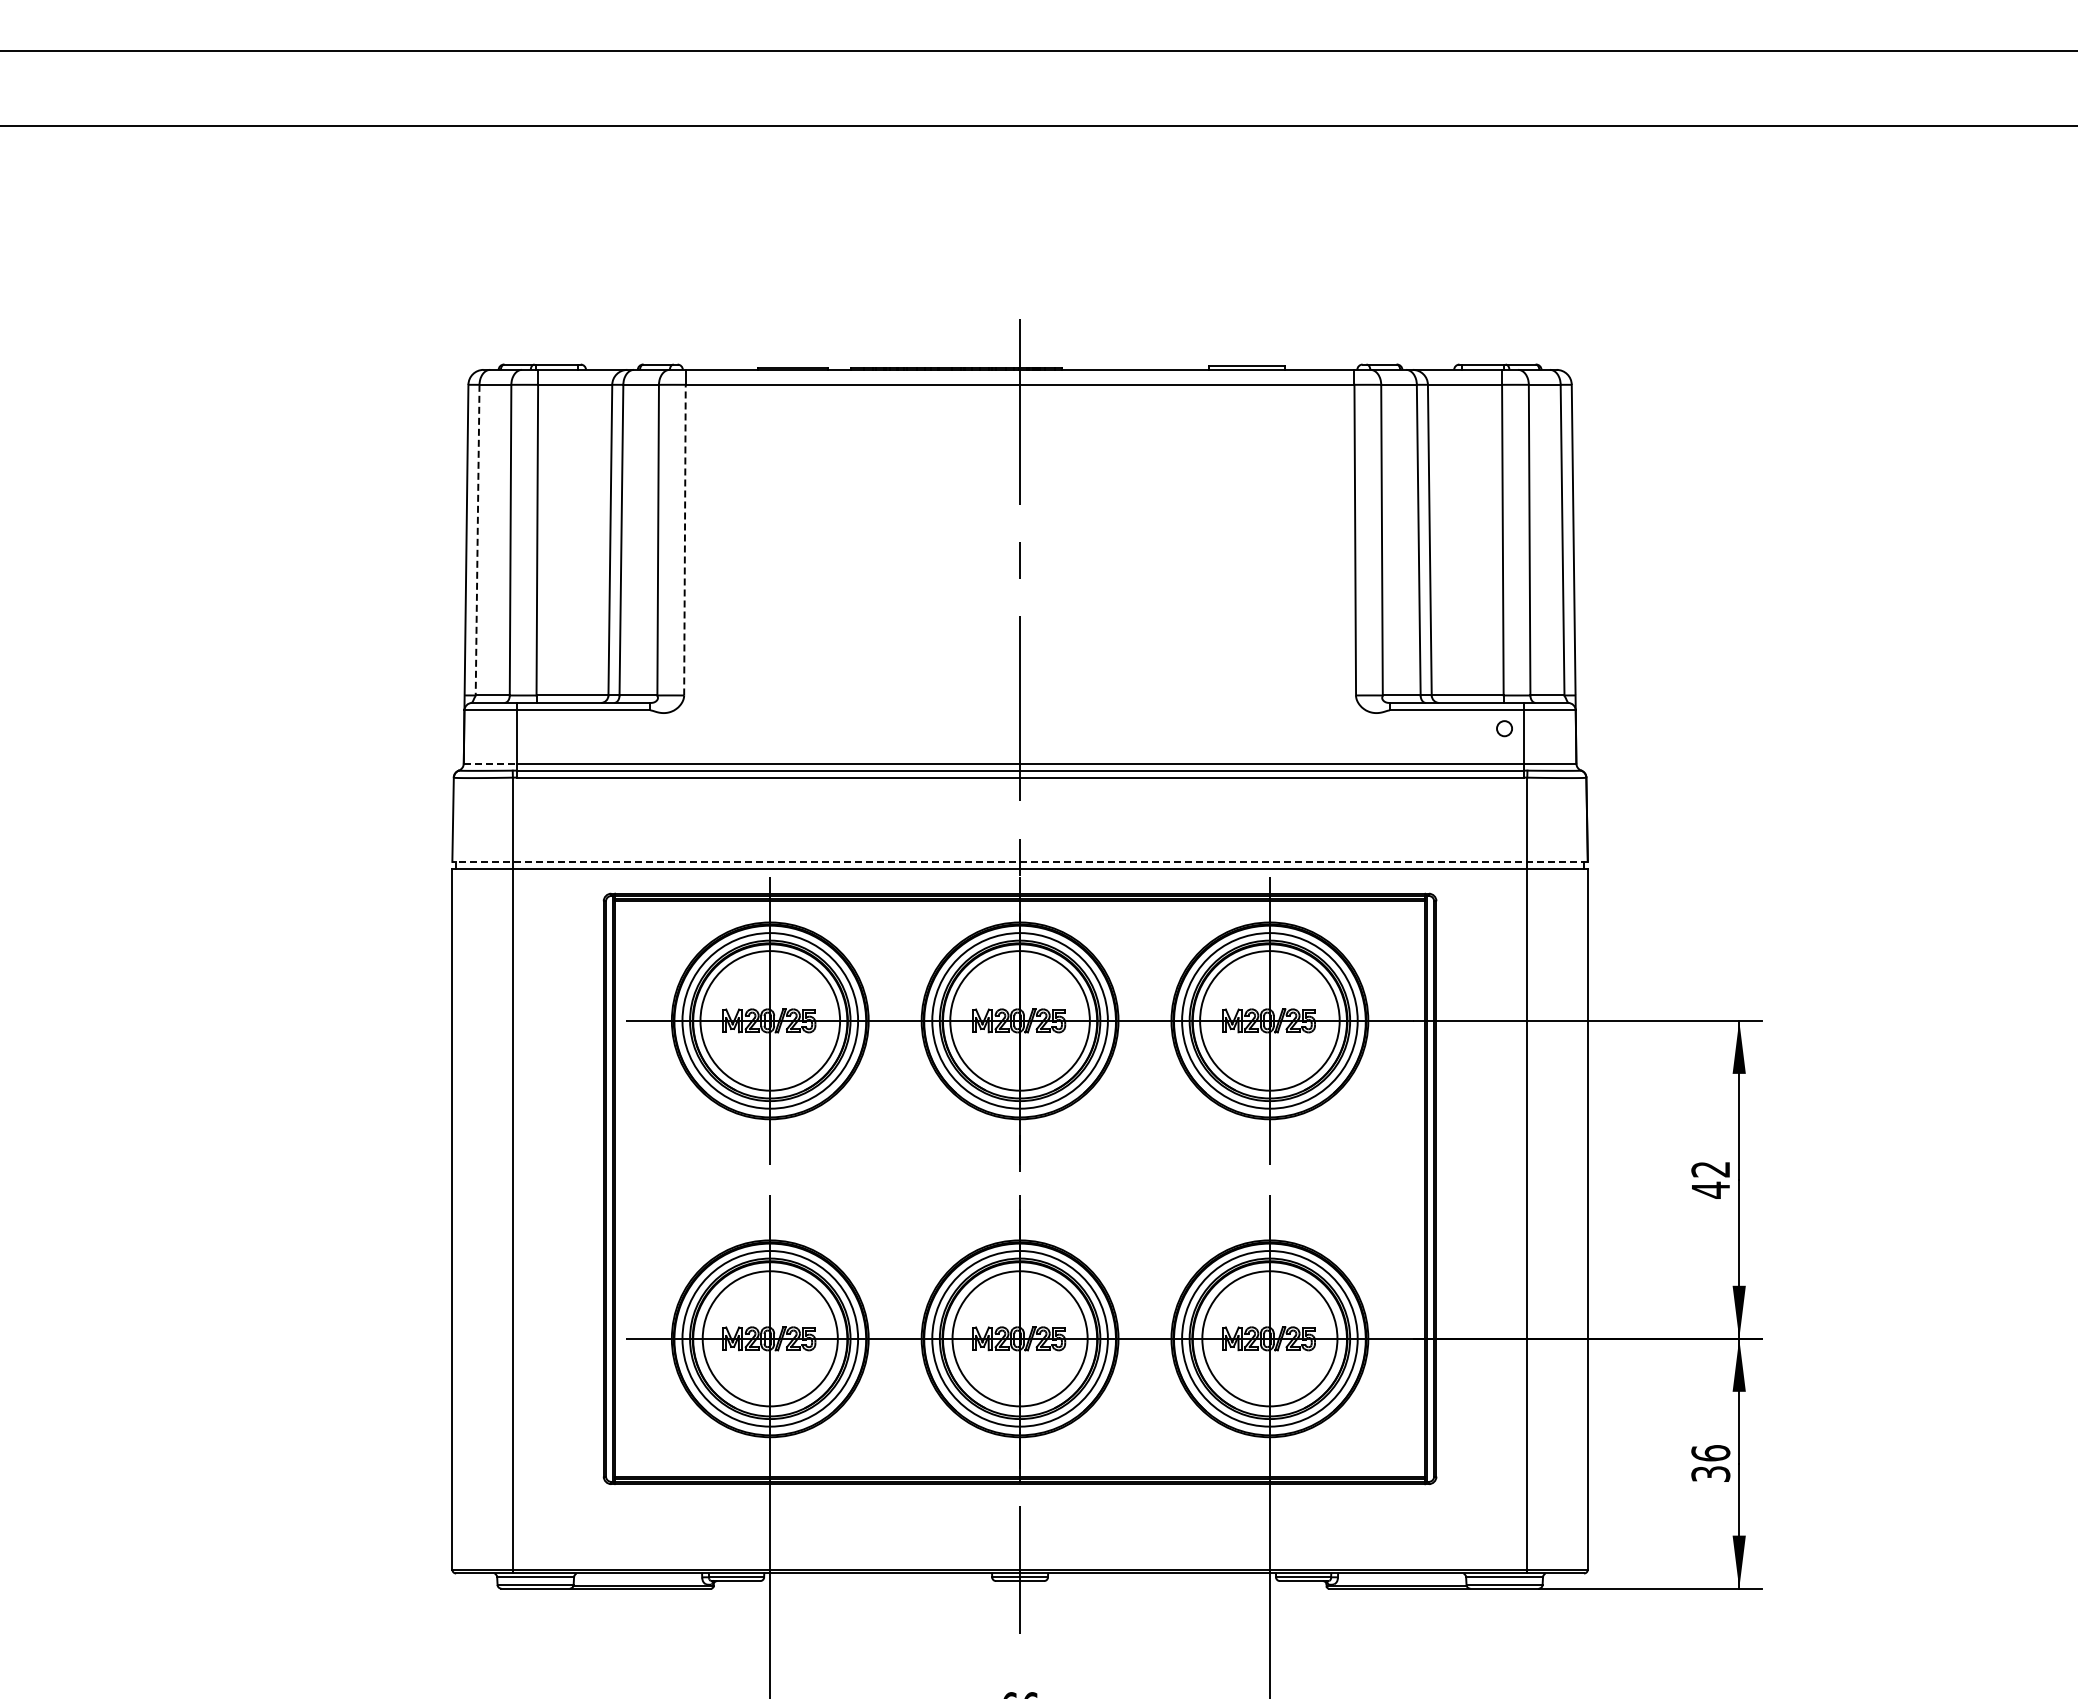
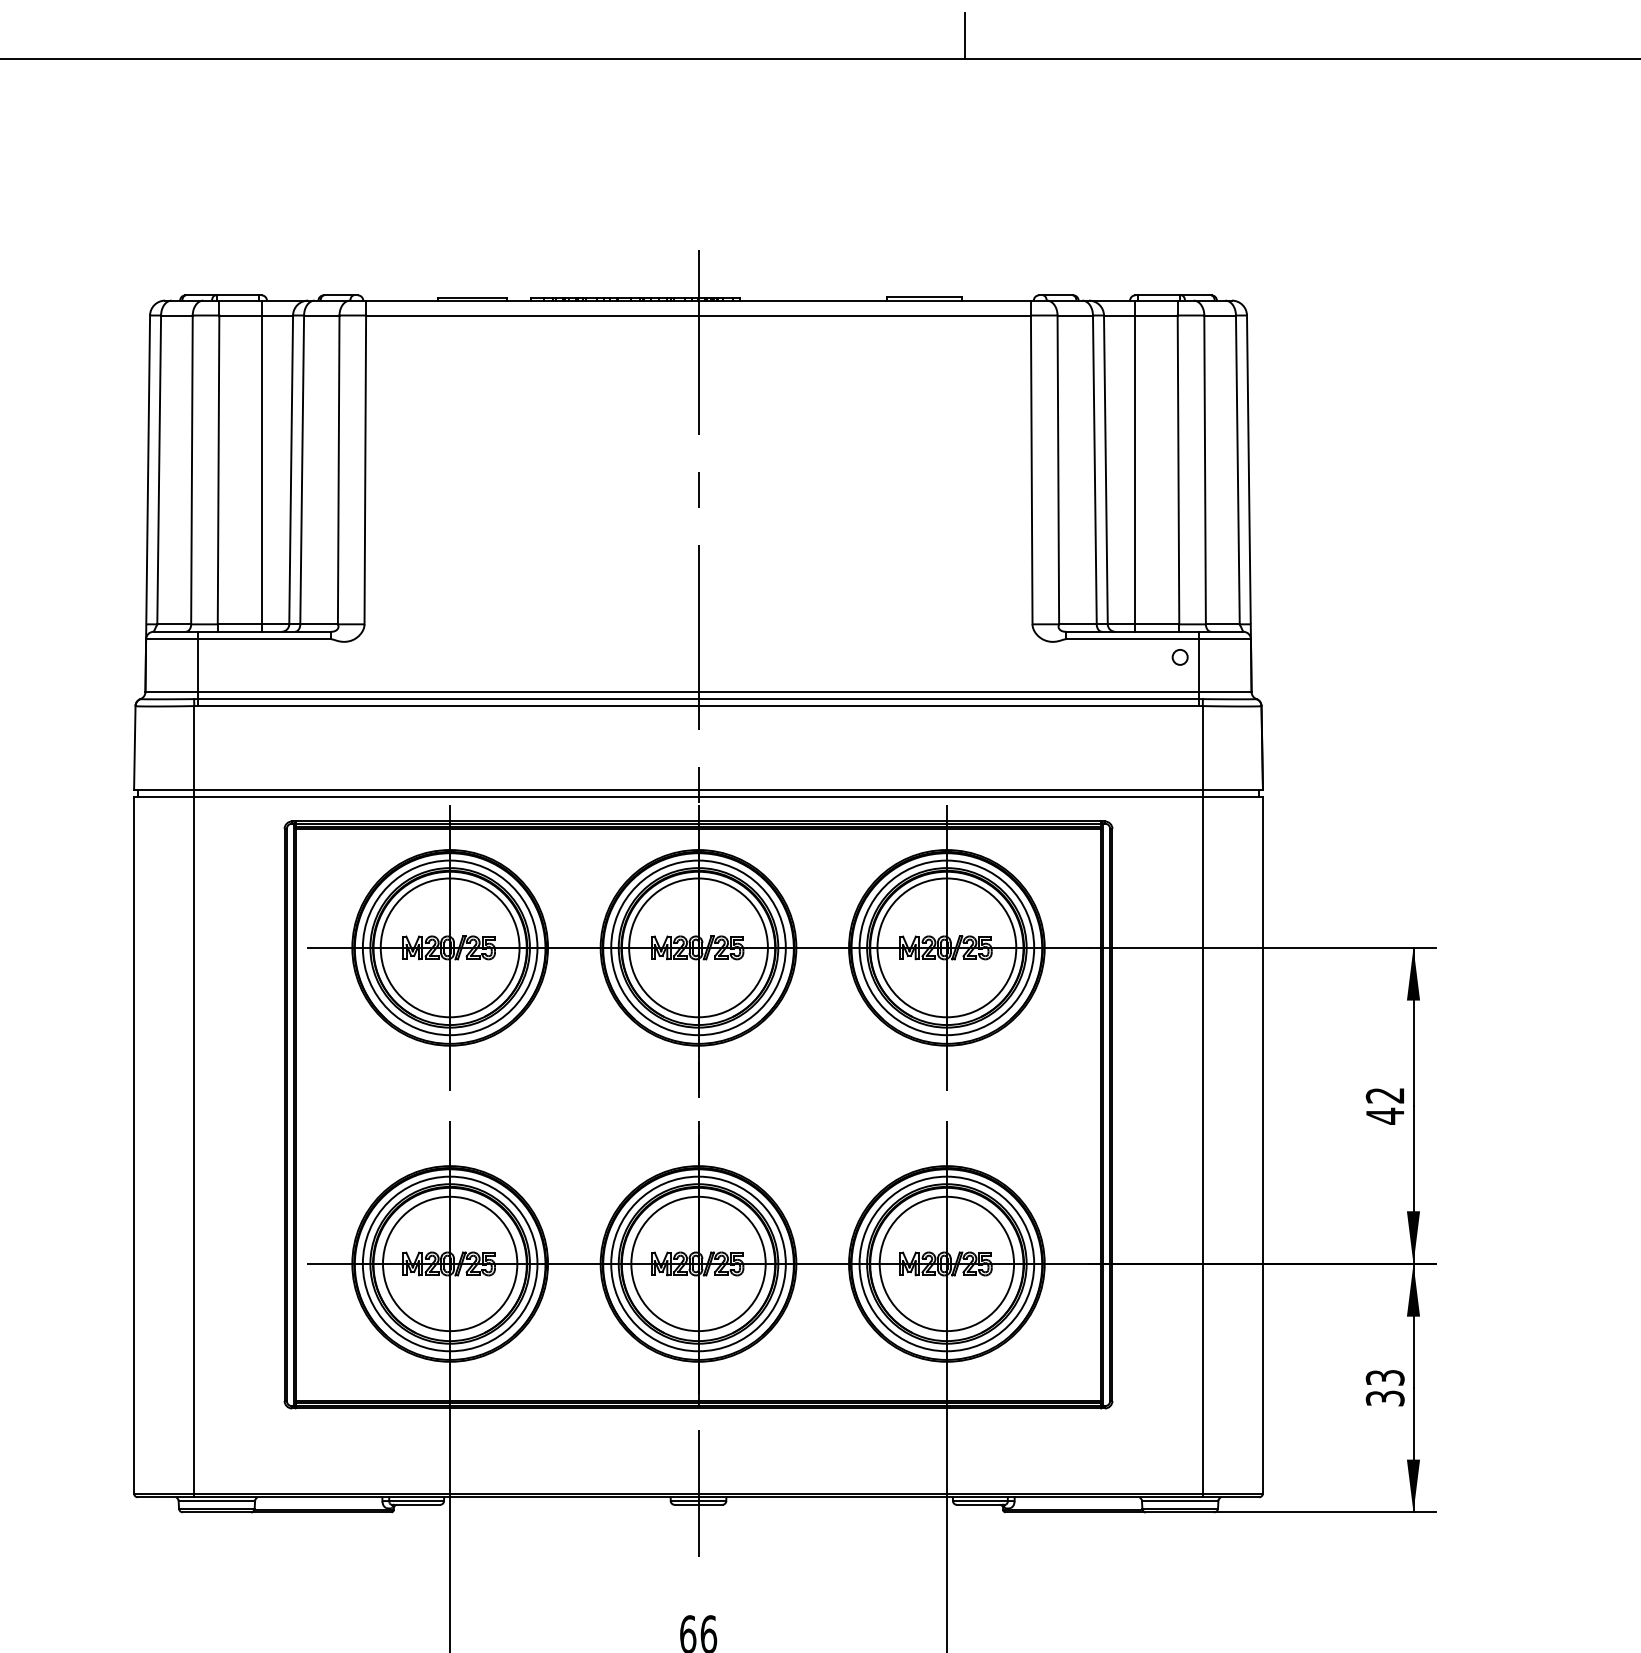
line: (1288, 103) -> (965, 35), added
line: (581, 535) -> (262, 465), added
line: (1459, 535) -> (1135, 465), added
line: (684, 539) -> (364, 469), dashed -> solid
line: (477, 540) -> (159, 470), dashed -> solid
line: (490, 763) -> (172, 691), dashed -> solid
line: (1020, 861) -> (698, 789), dashed -> solid
text: (1710, 1453) -> (1384, 1377), 36 -> 33

